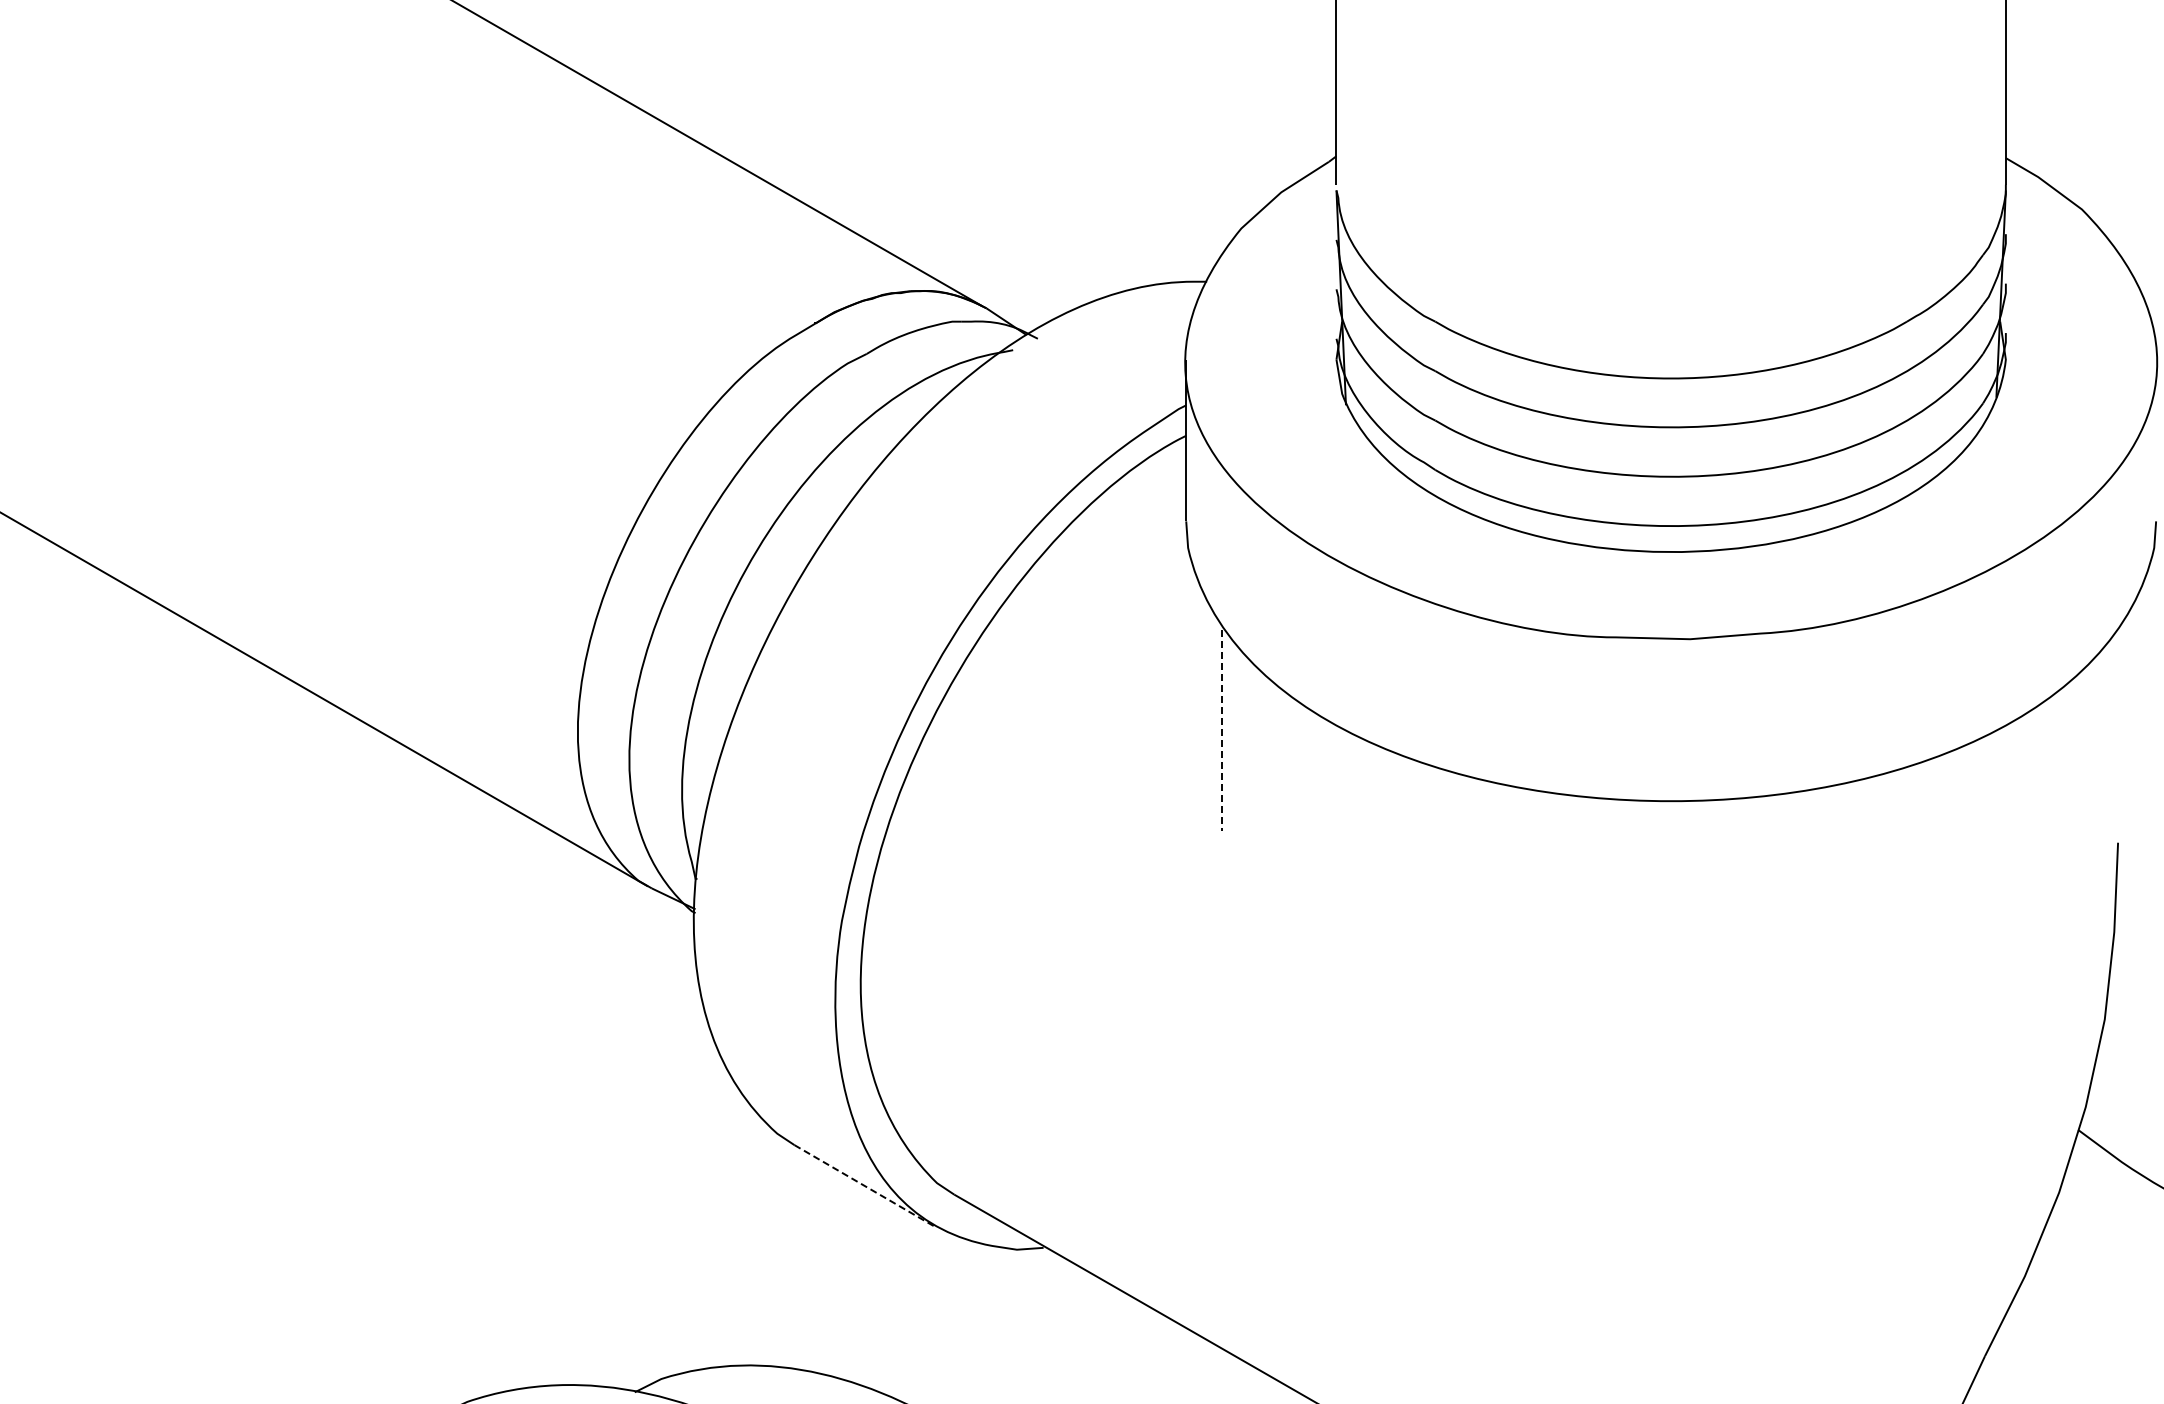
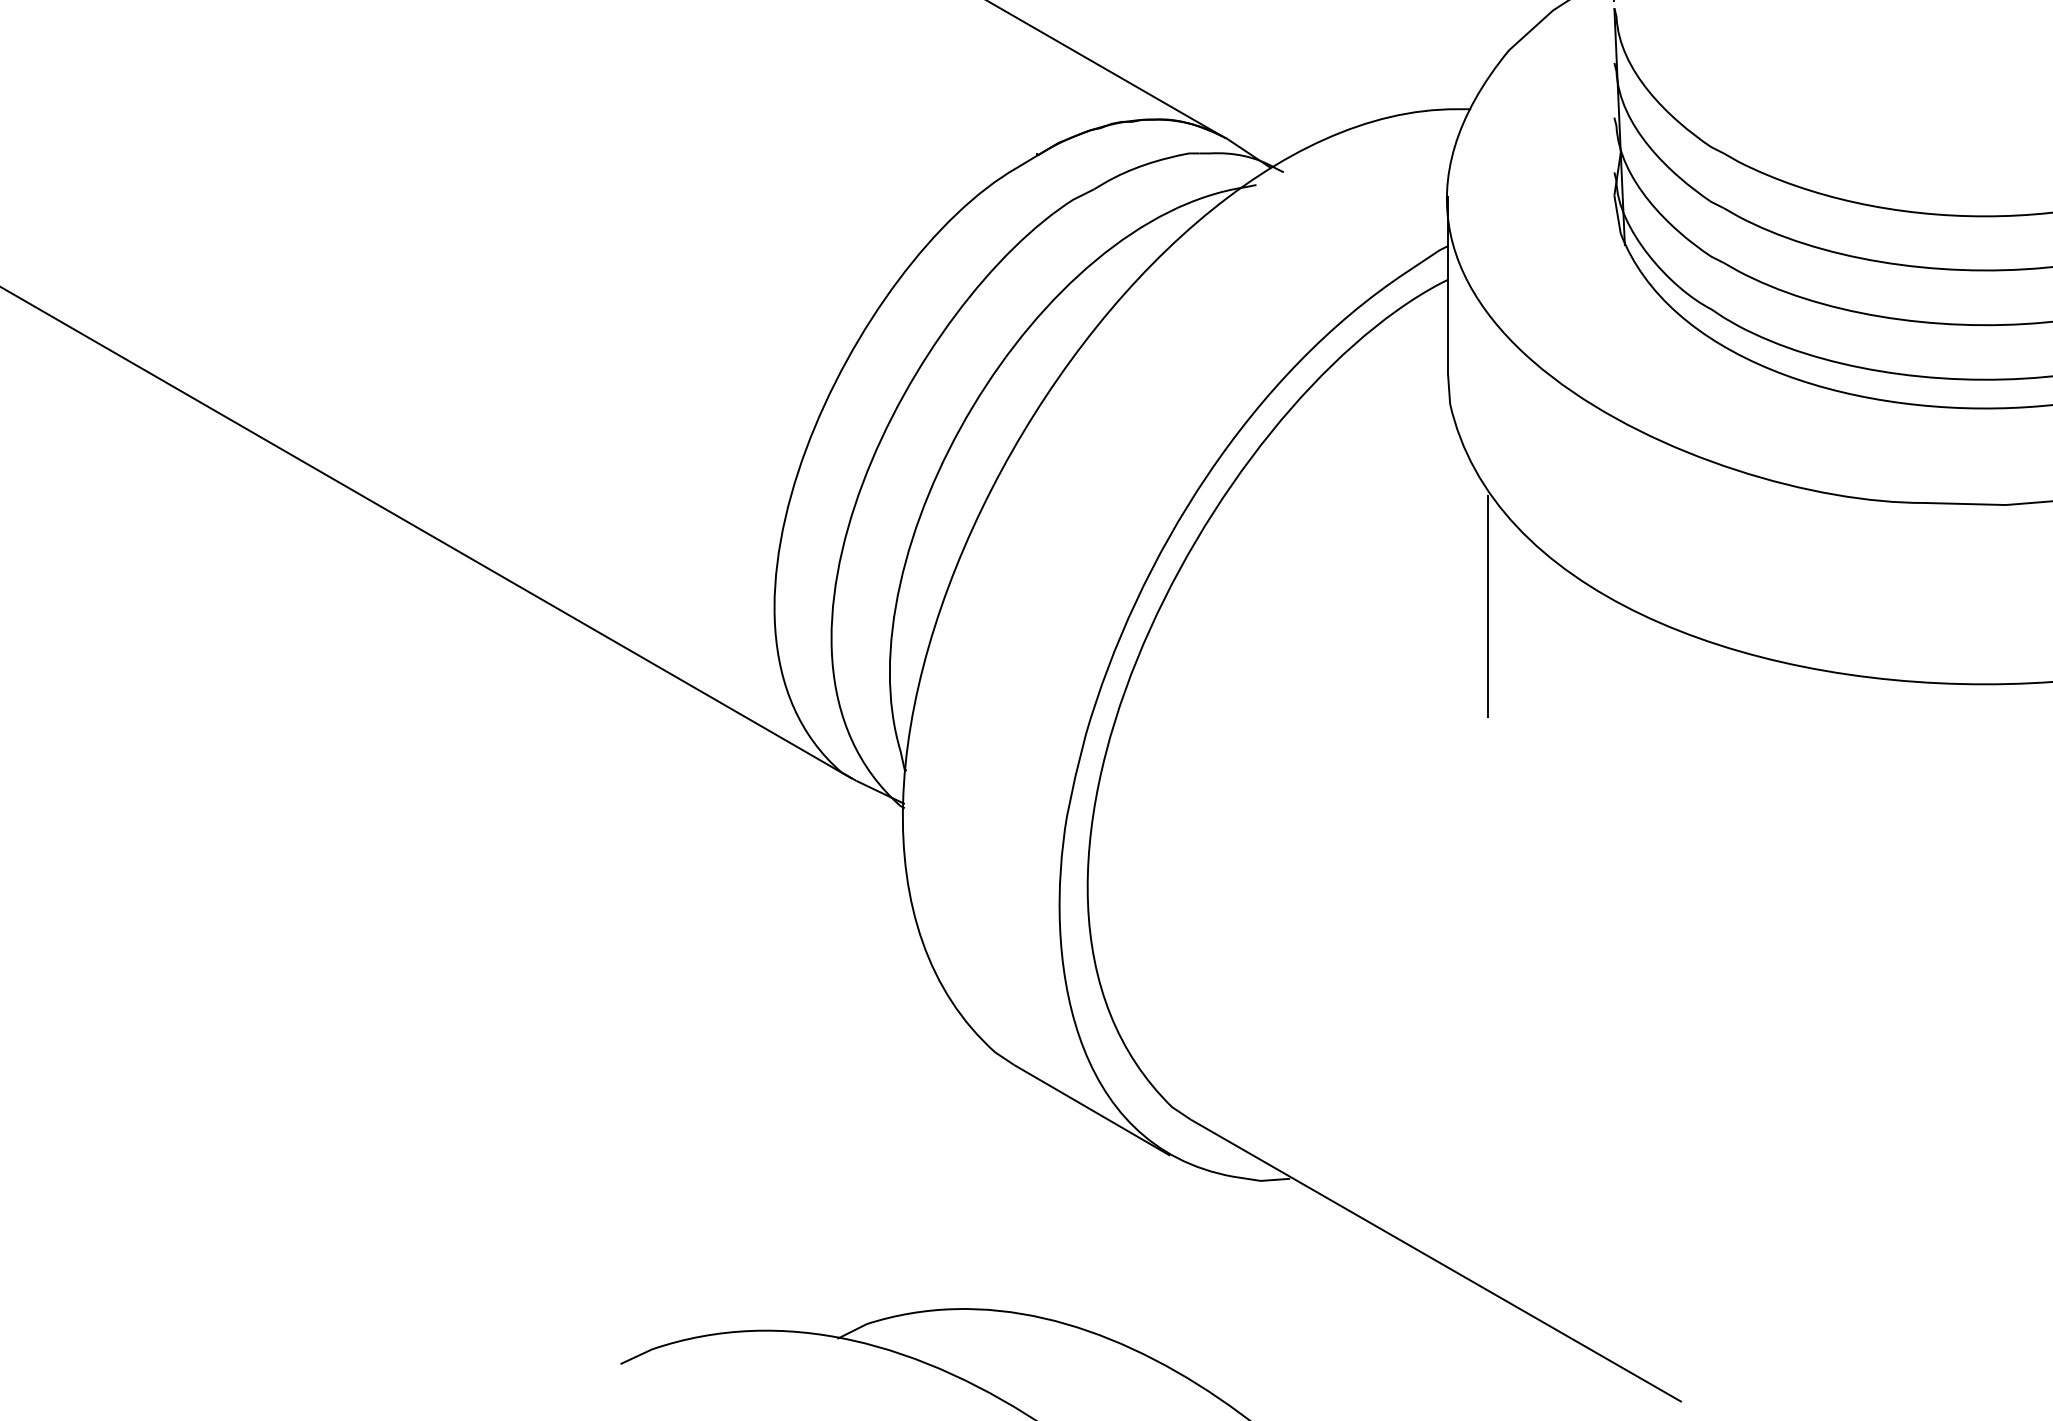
line: (1222, 730) -> (1488, 606), dashed -> solid
line: (865, 1186) -> (1092, 1110), dashed -> solid

